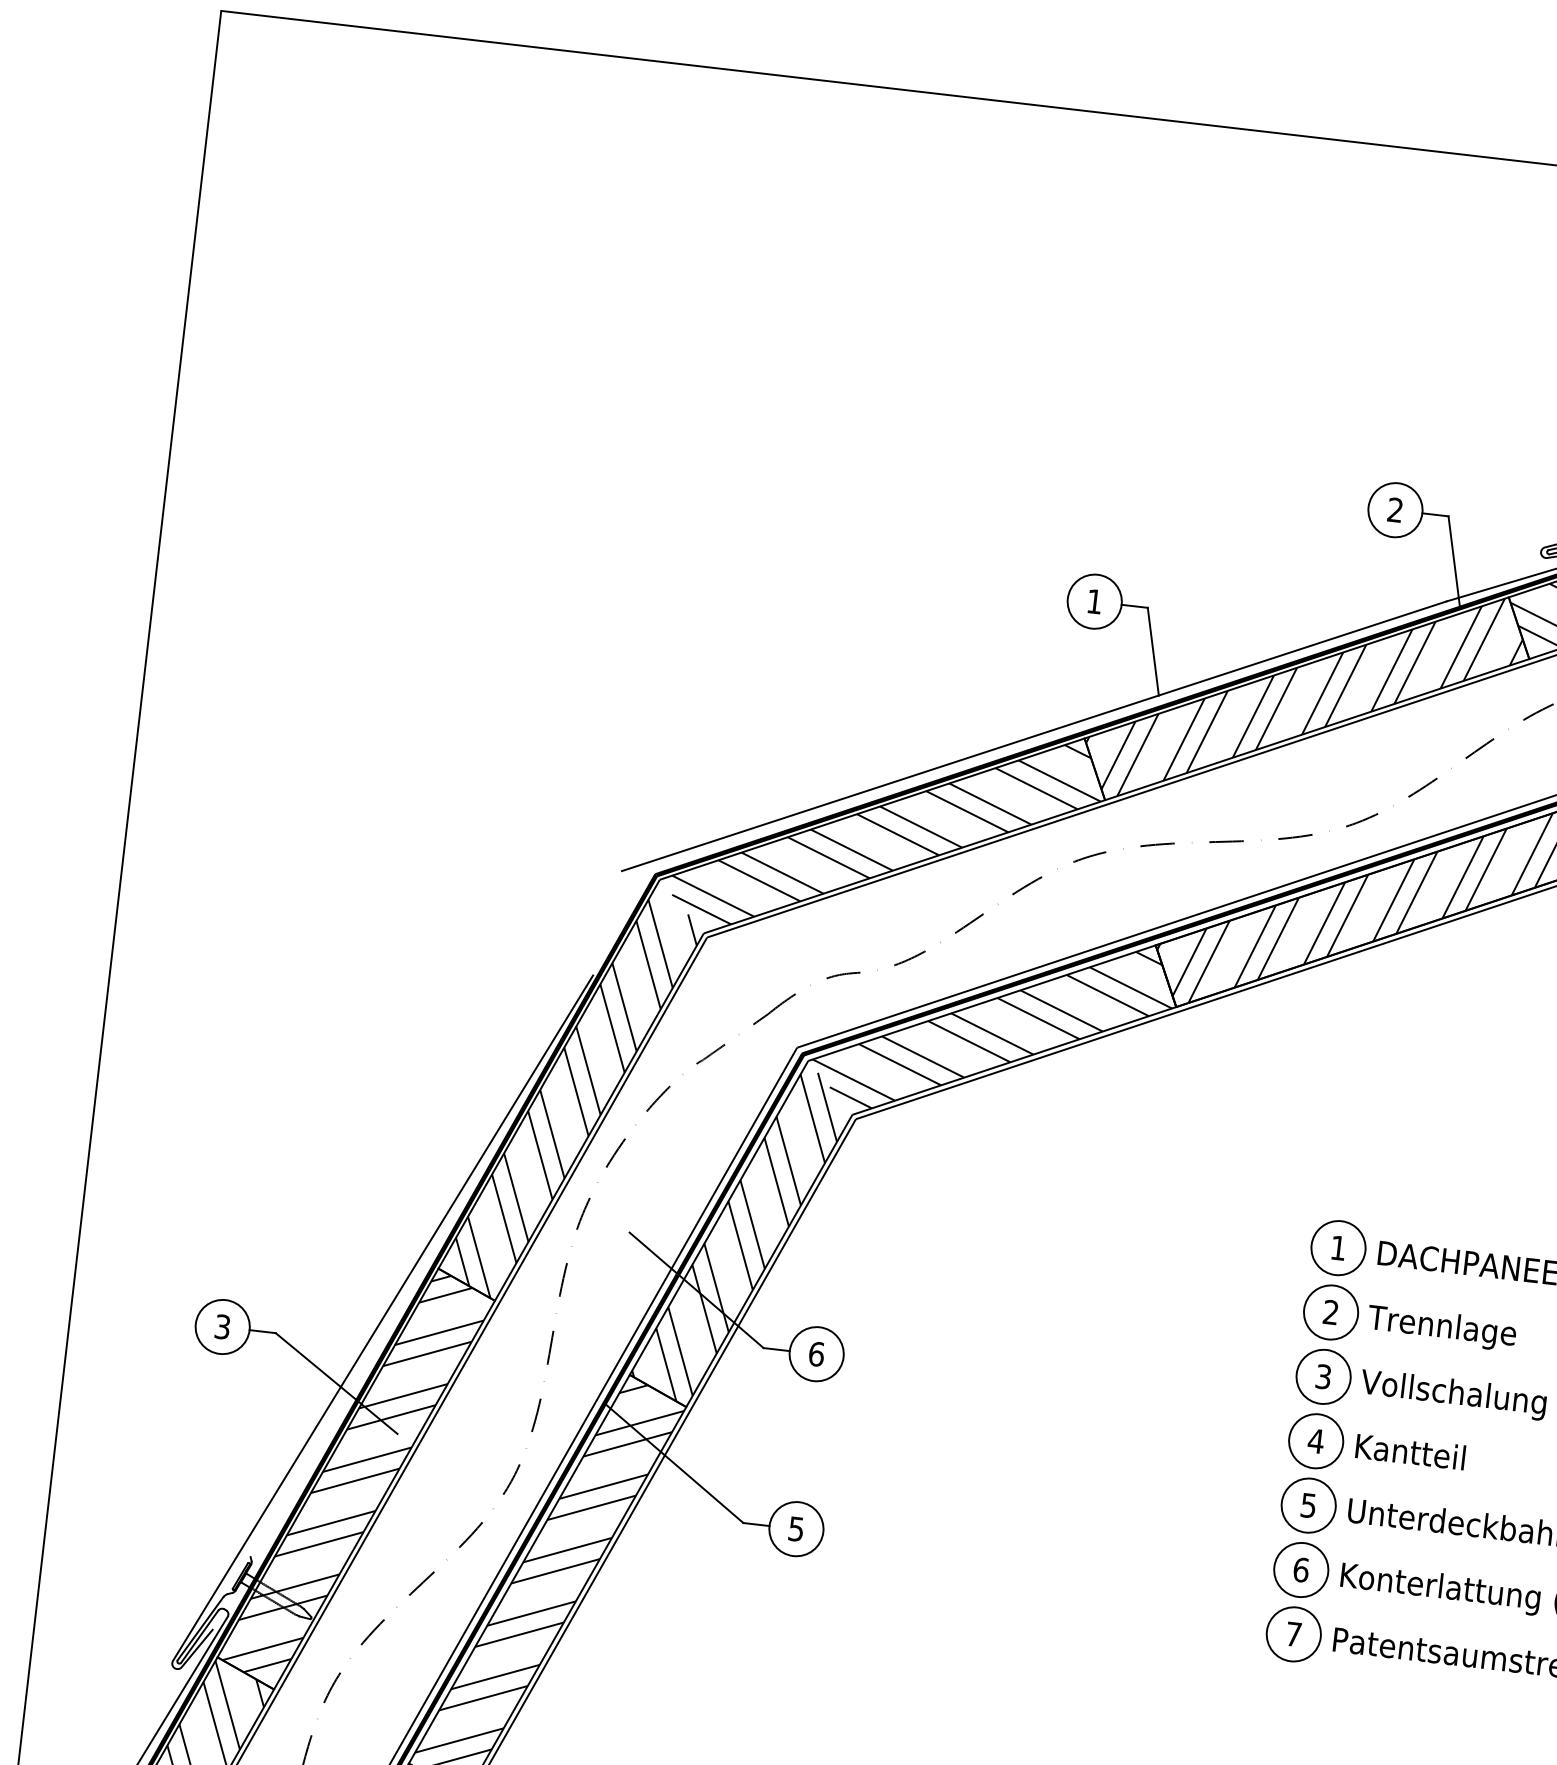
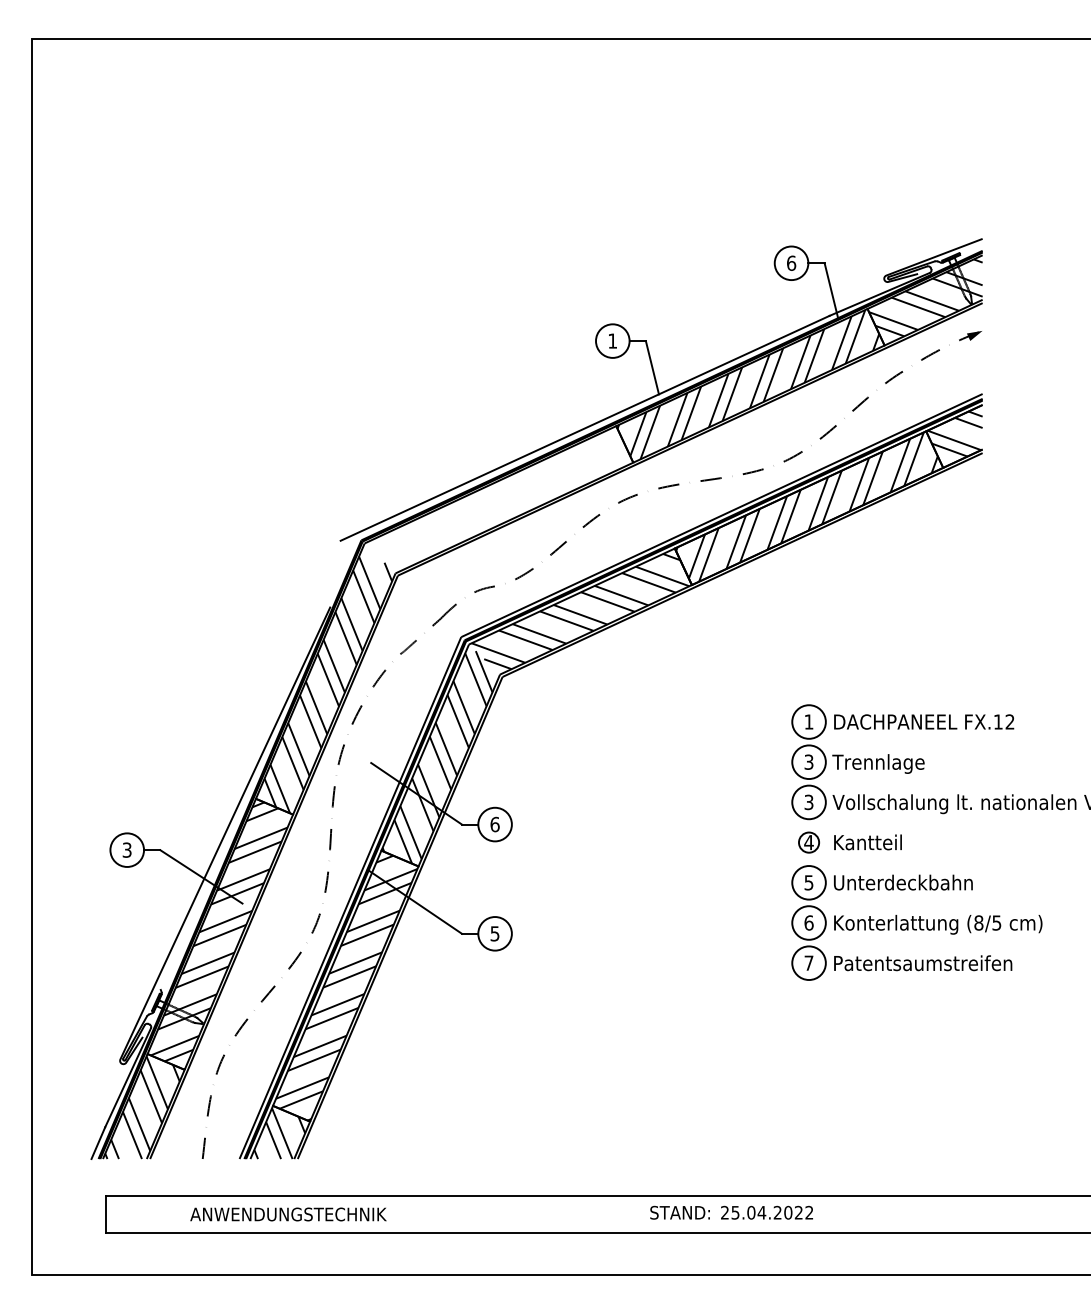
text: (1395, 508) -> (791, 262), 2 -> 6
hatch: (887, 833) -> (501, 498), removed
text: (1330, 1312) -> (808, 762), 2 -> 3
circle: (1315, 1440) -> (808, 842), size x0.6

